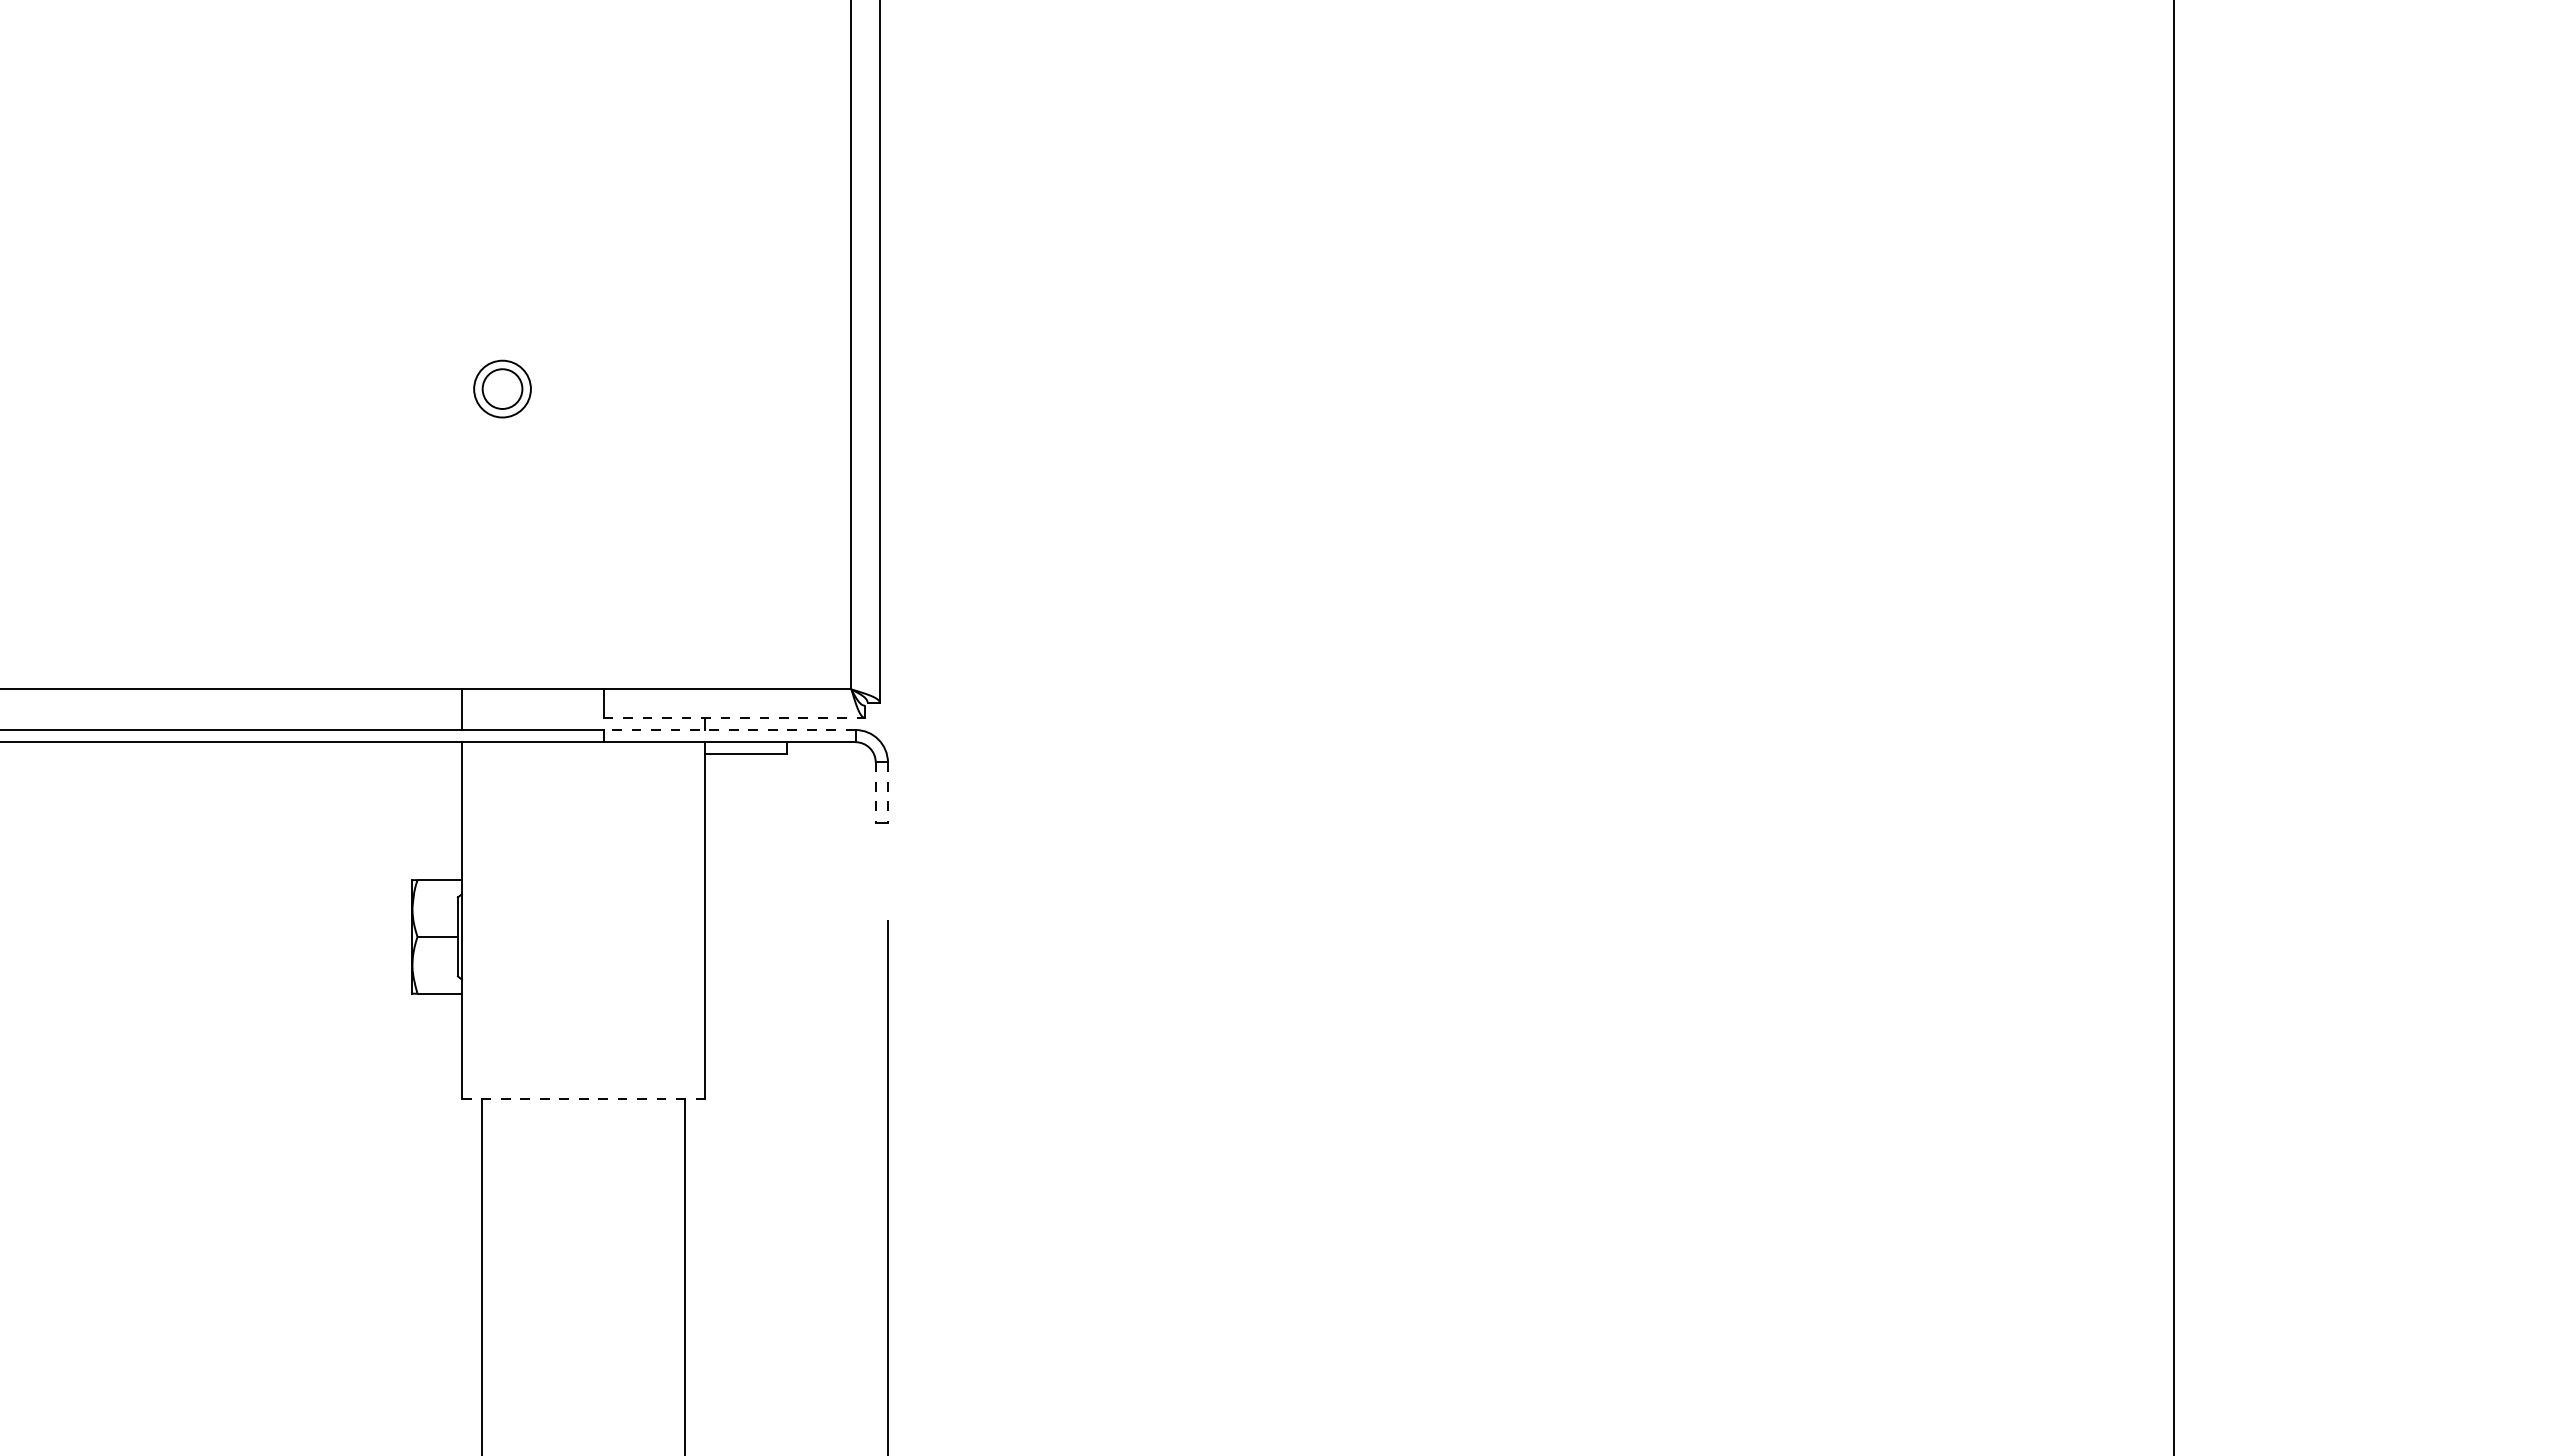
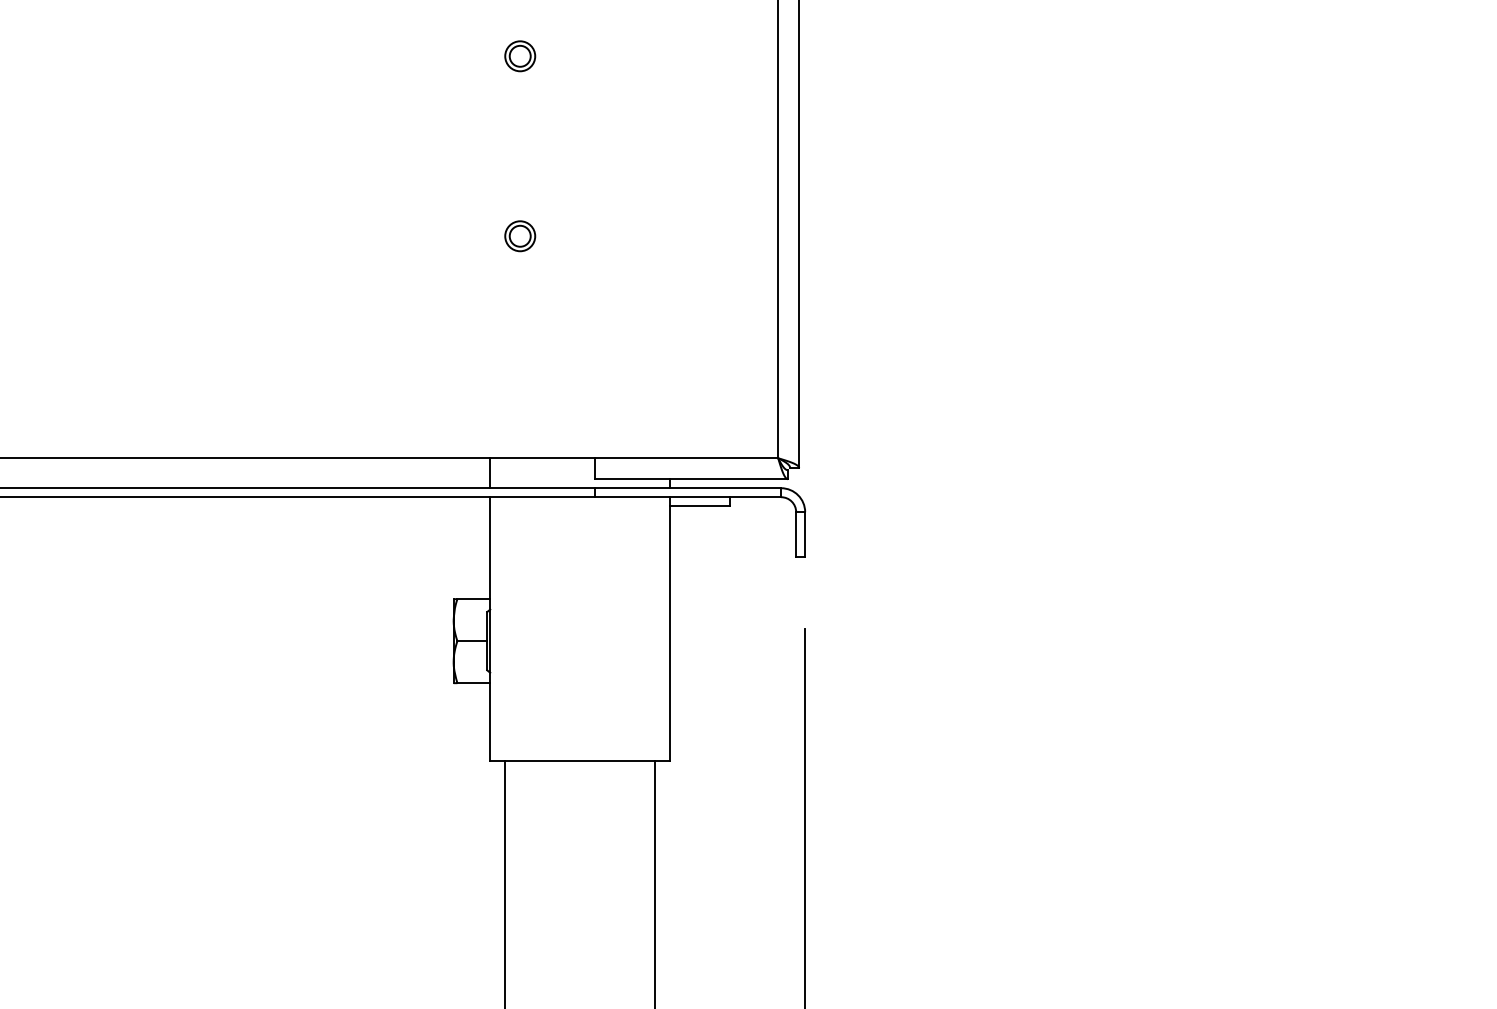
part: (502, 145) -> (520, 56), added
part: (502, 389) -> (520, 236), size x0.71
line: (734, 717) -> (691, 478), dashed -> solid
line: (729, 730) -> (688, 488), dashed -> solid
line: (875, 793) -> (795, 535), dashed -> solid
line: (887, 793) -> (804, 535), dashed -> solid
line: (583, 1099) -> (580, 761), dashed -> solid

